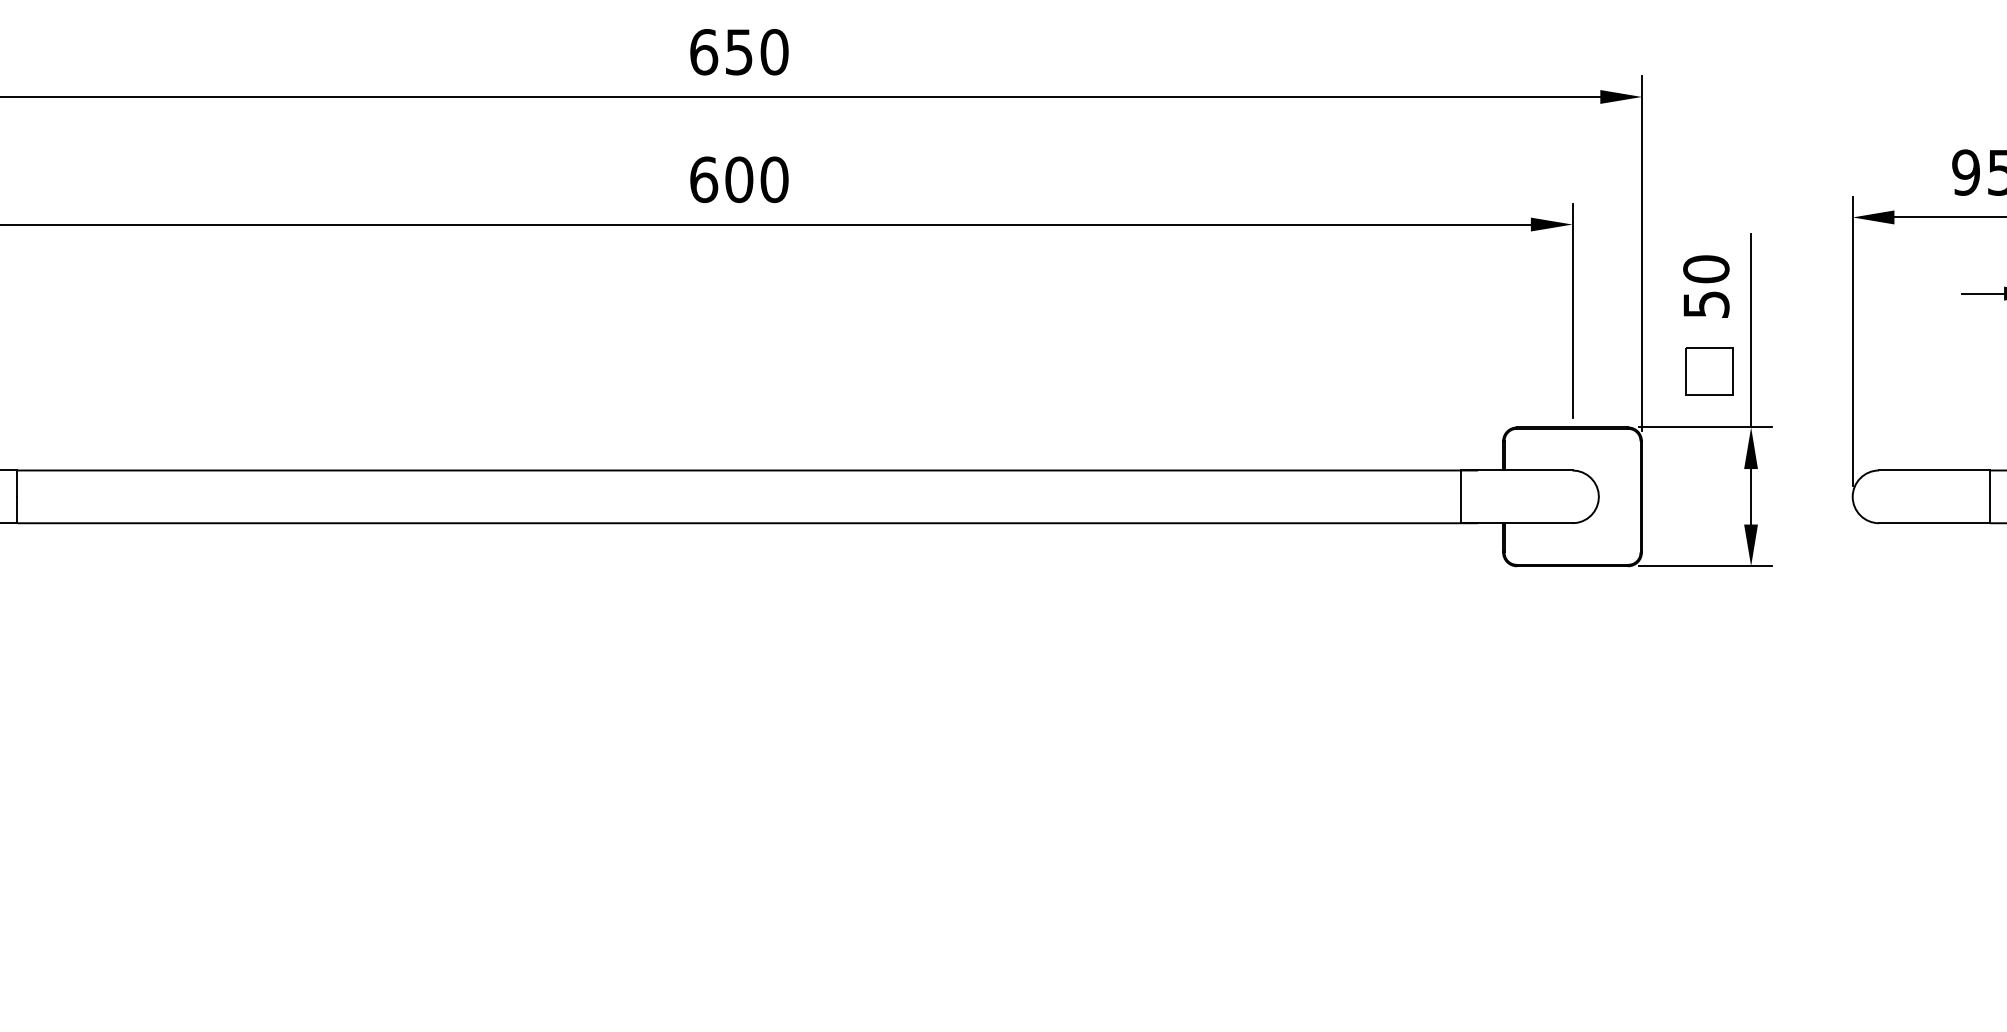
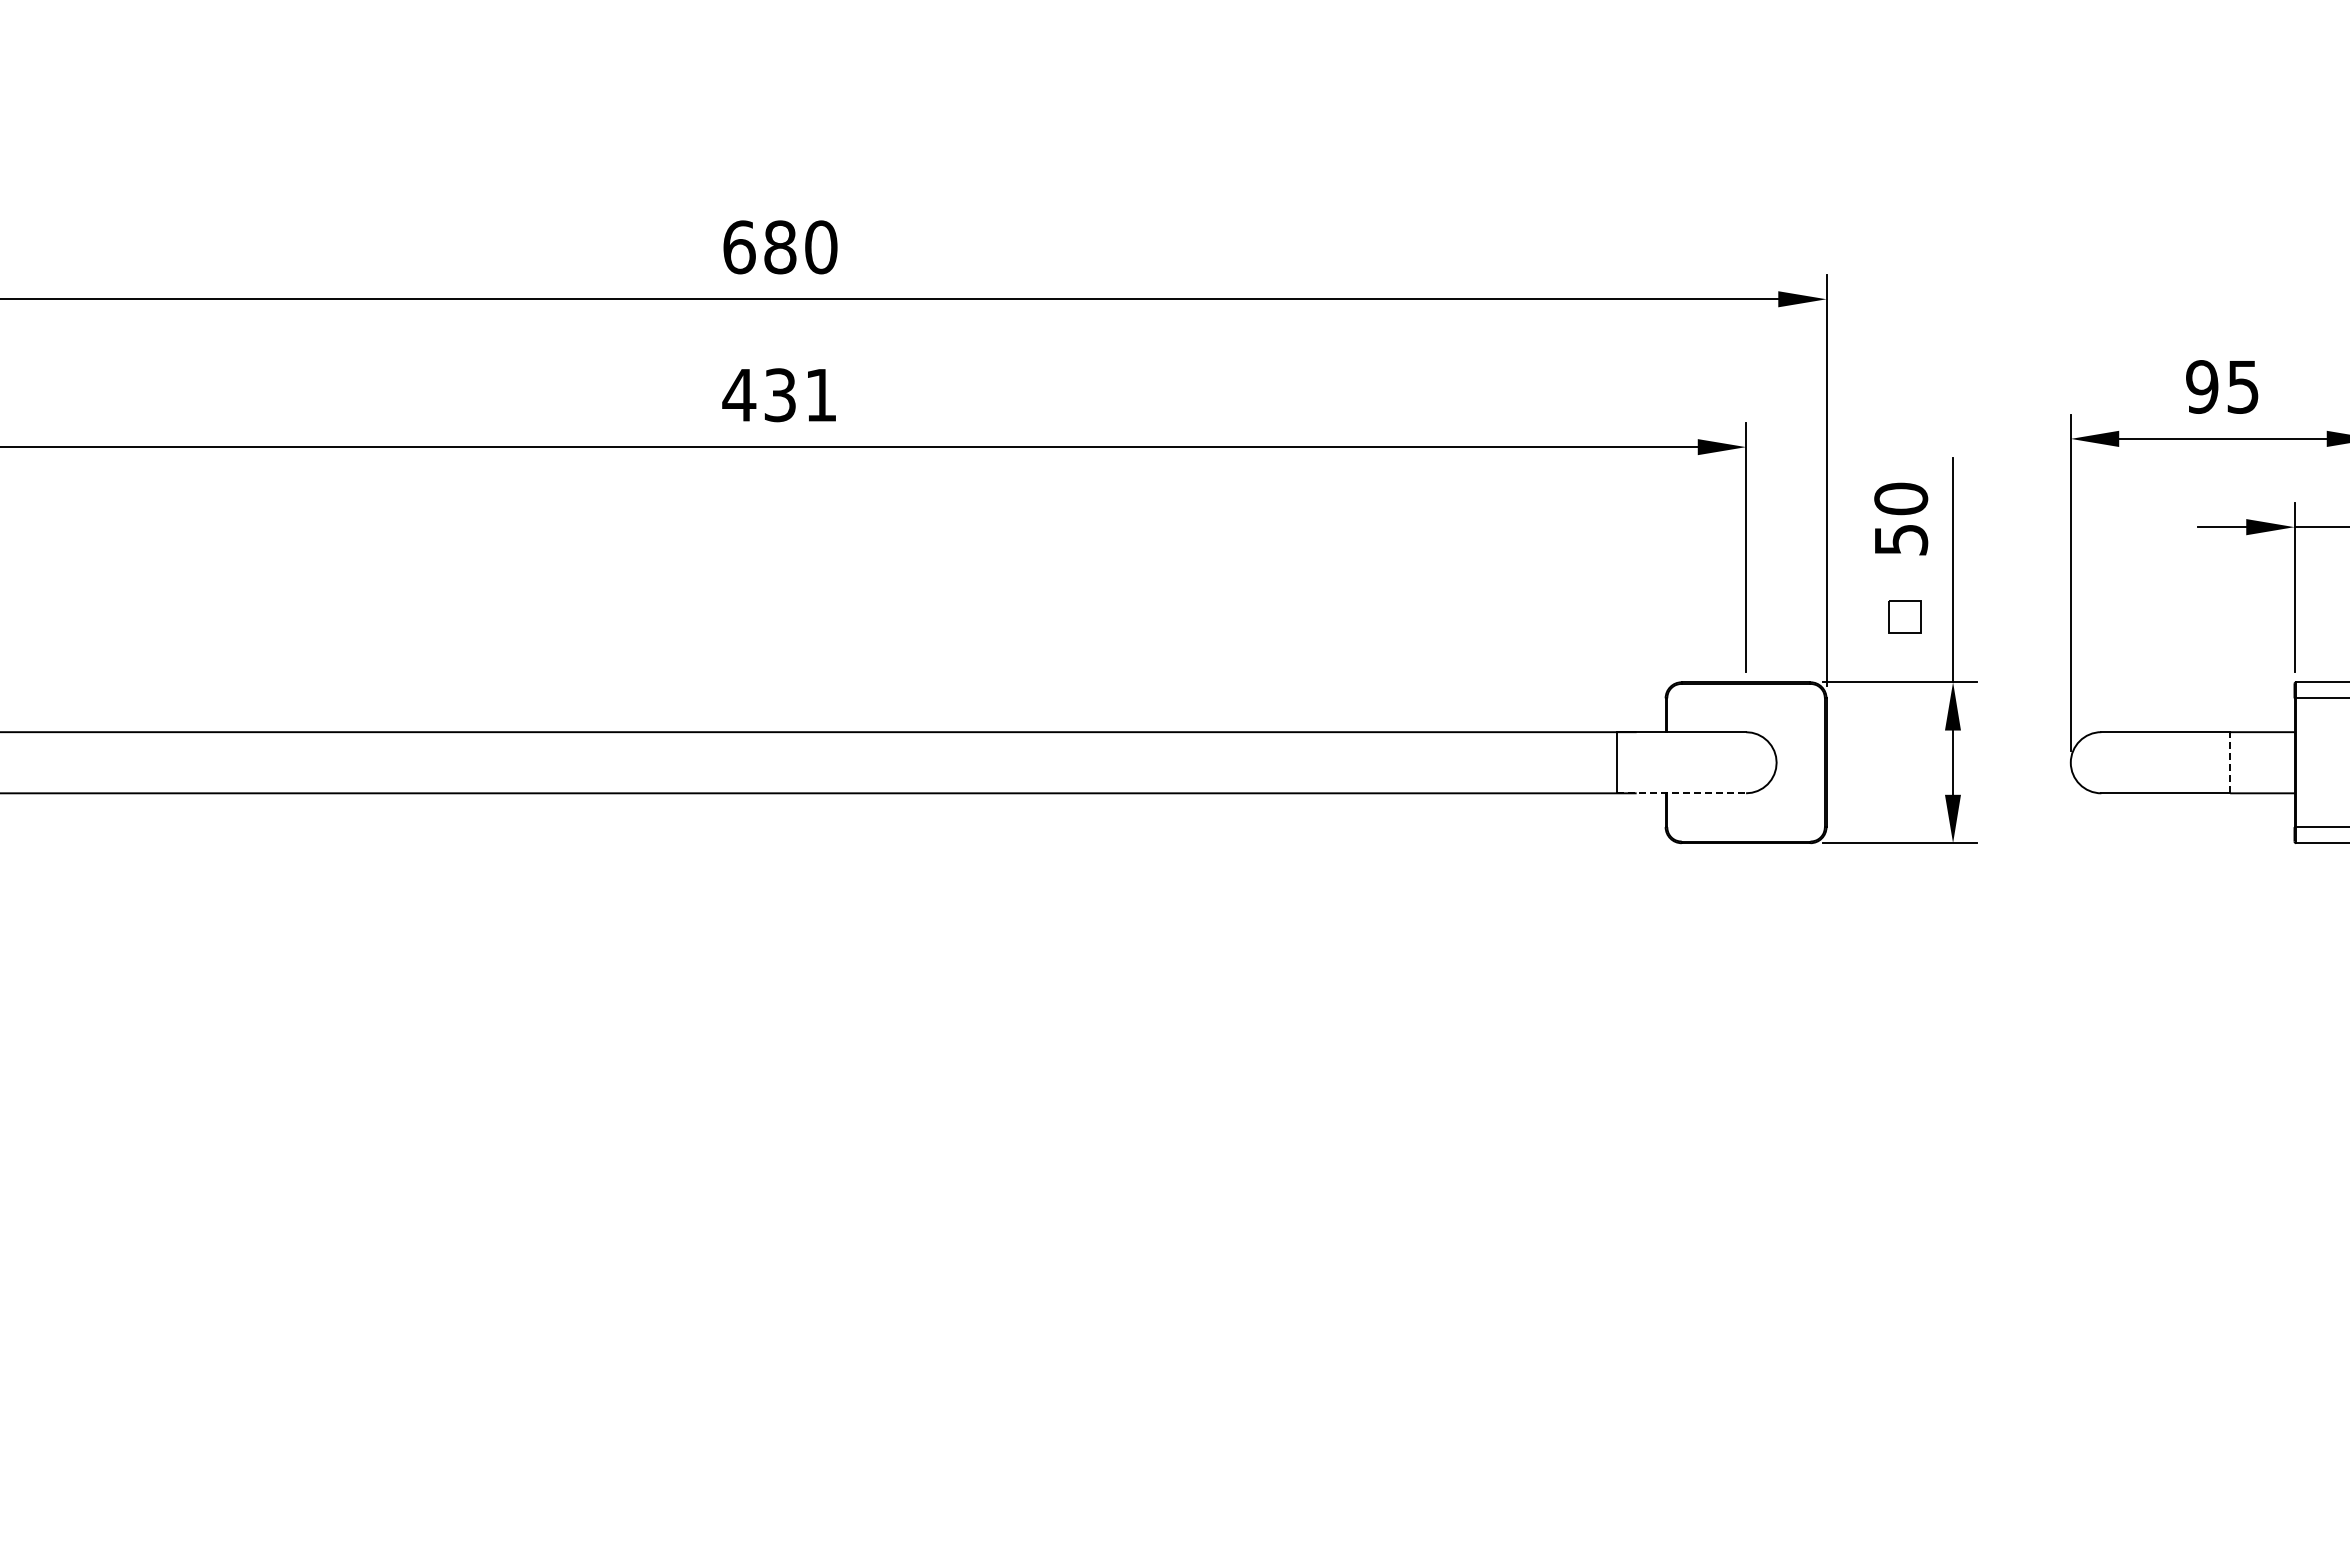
text: (739, 52) -> (780, 247), 650 -> 680
text: (738, 180) -> (779, 395), 600 -> 431
part: (1709, 370) -> (1904, 616), size x0.6
line: (1990, 496) -> (2230, 762), solid -> dashed
line: (1517, 523) -> (1682, 793), solid -> dashed

